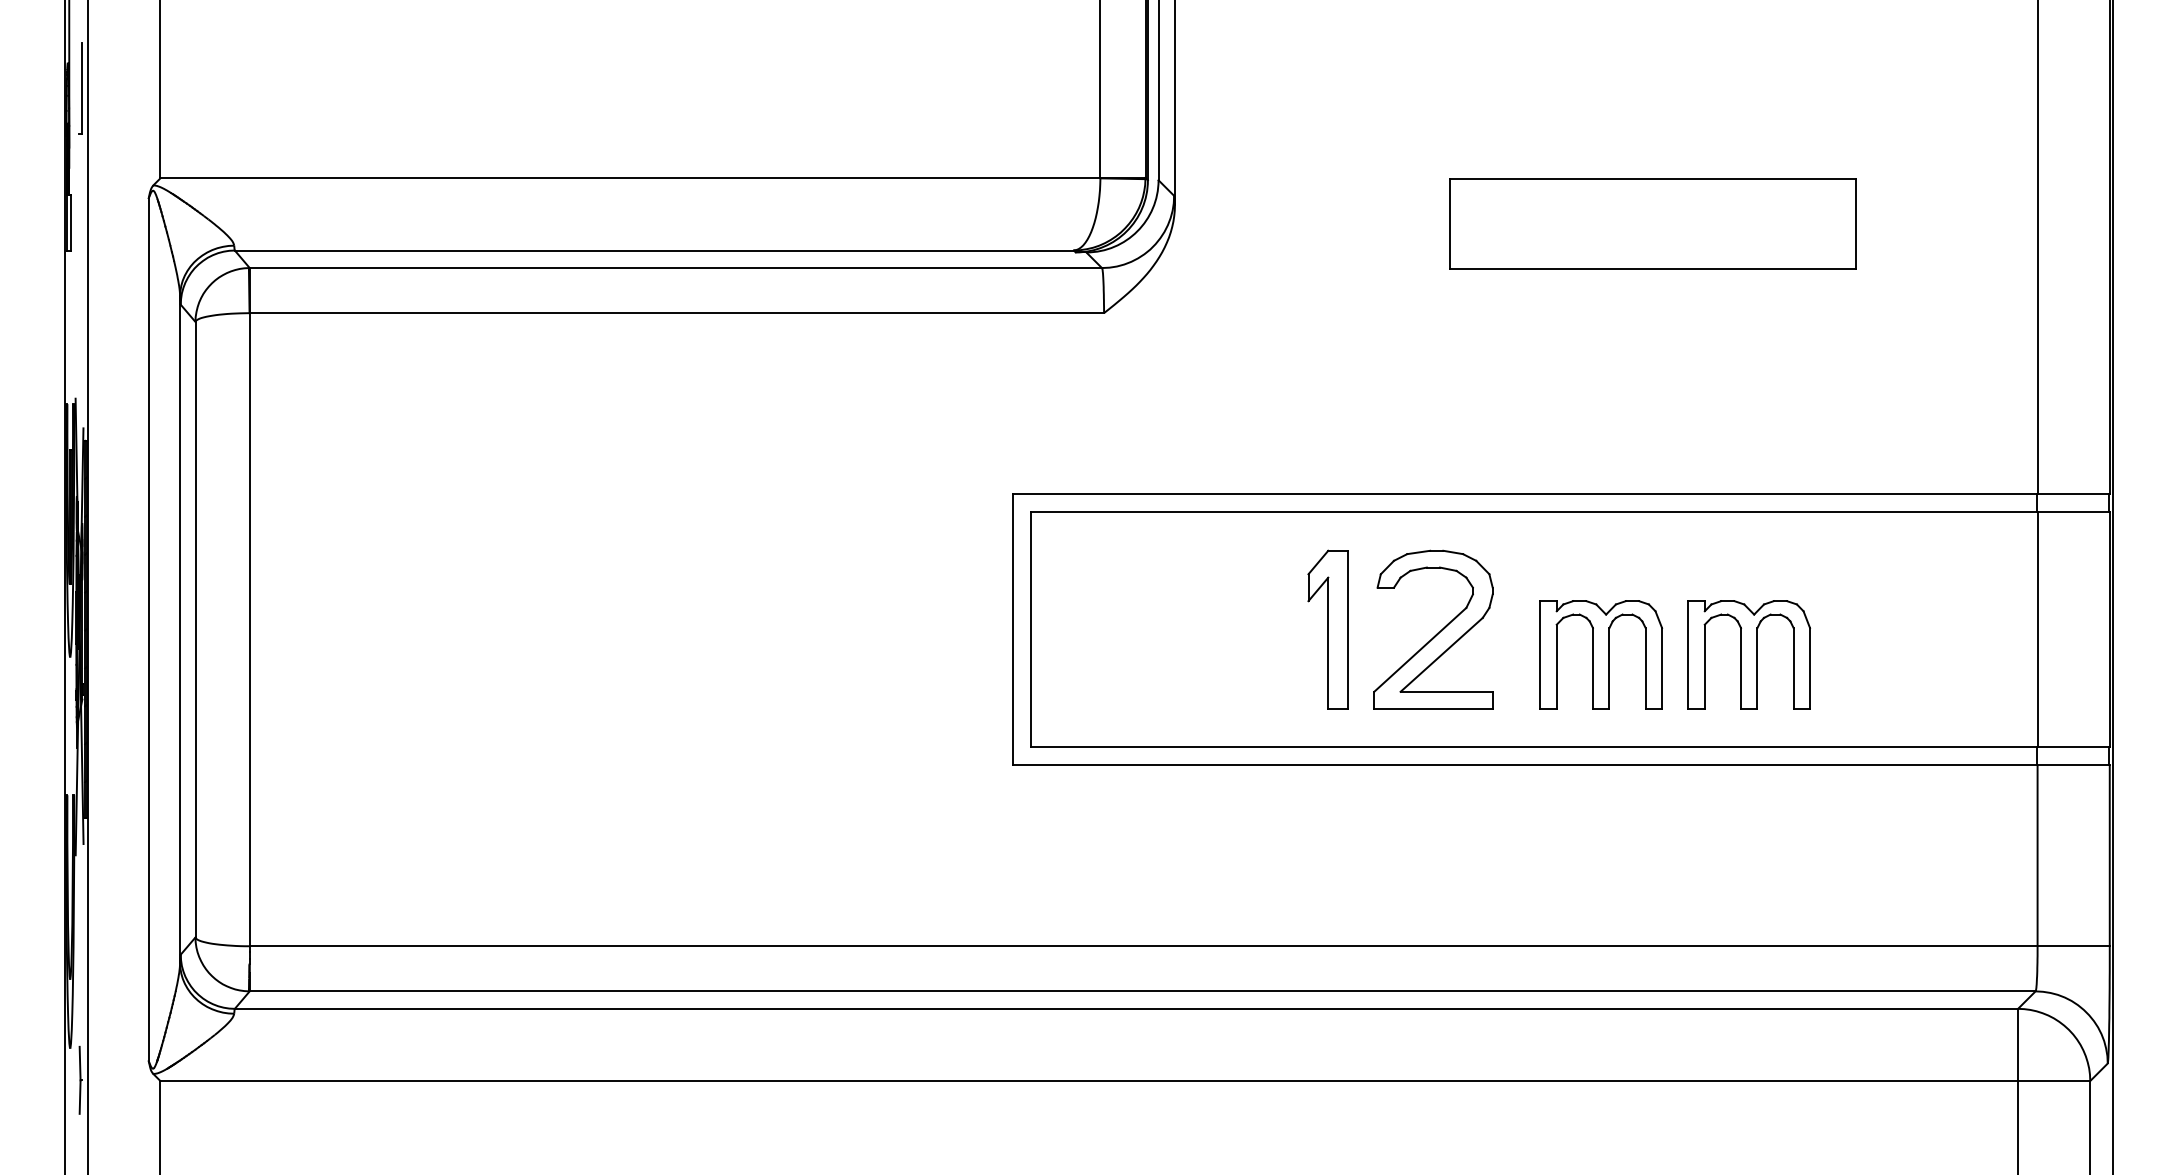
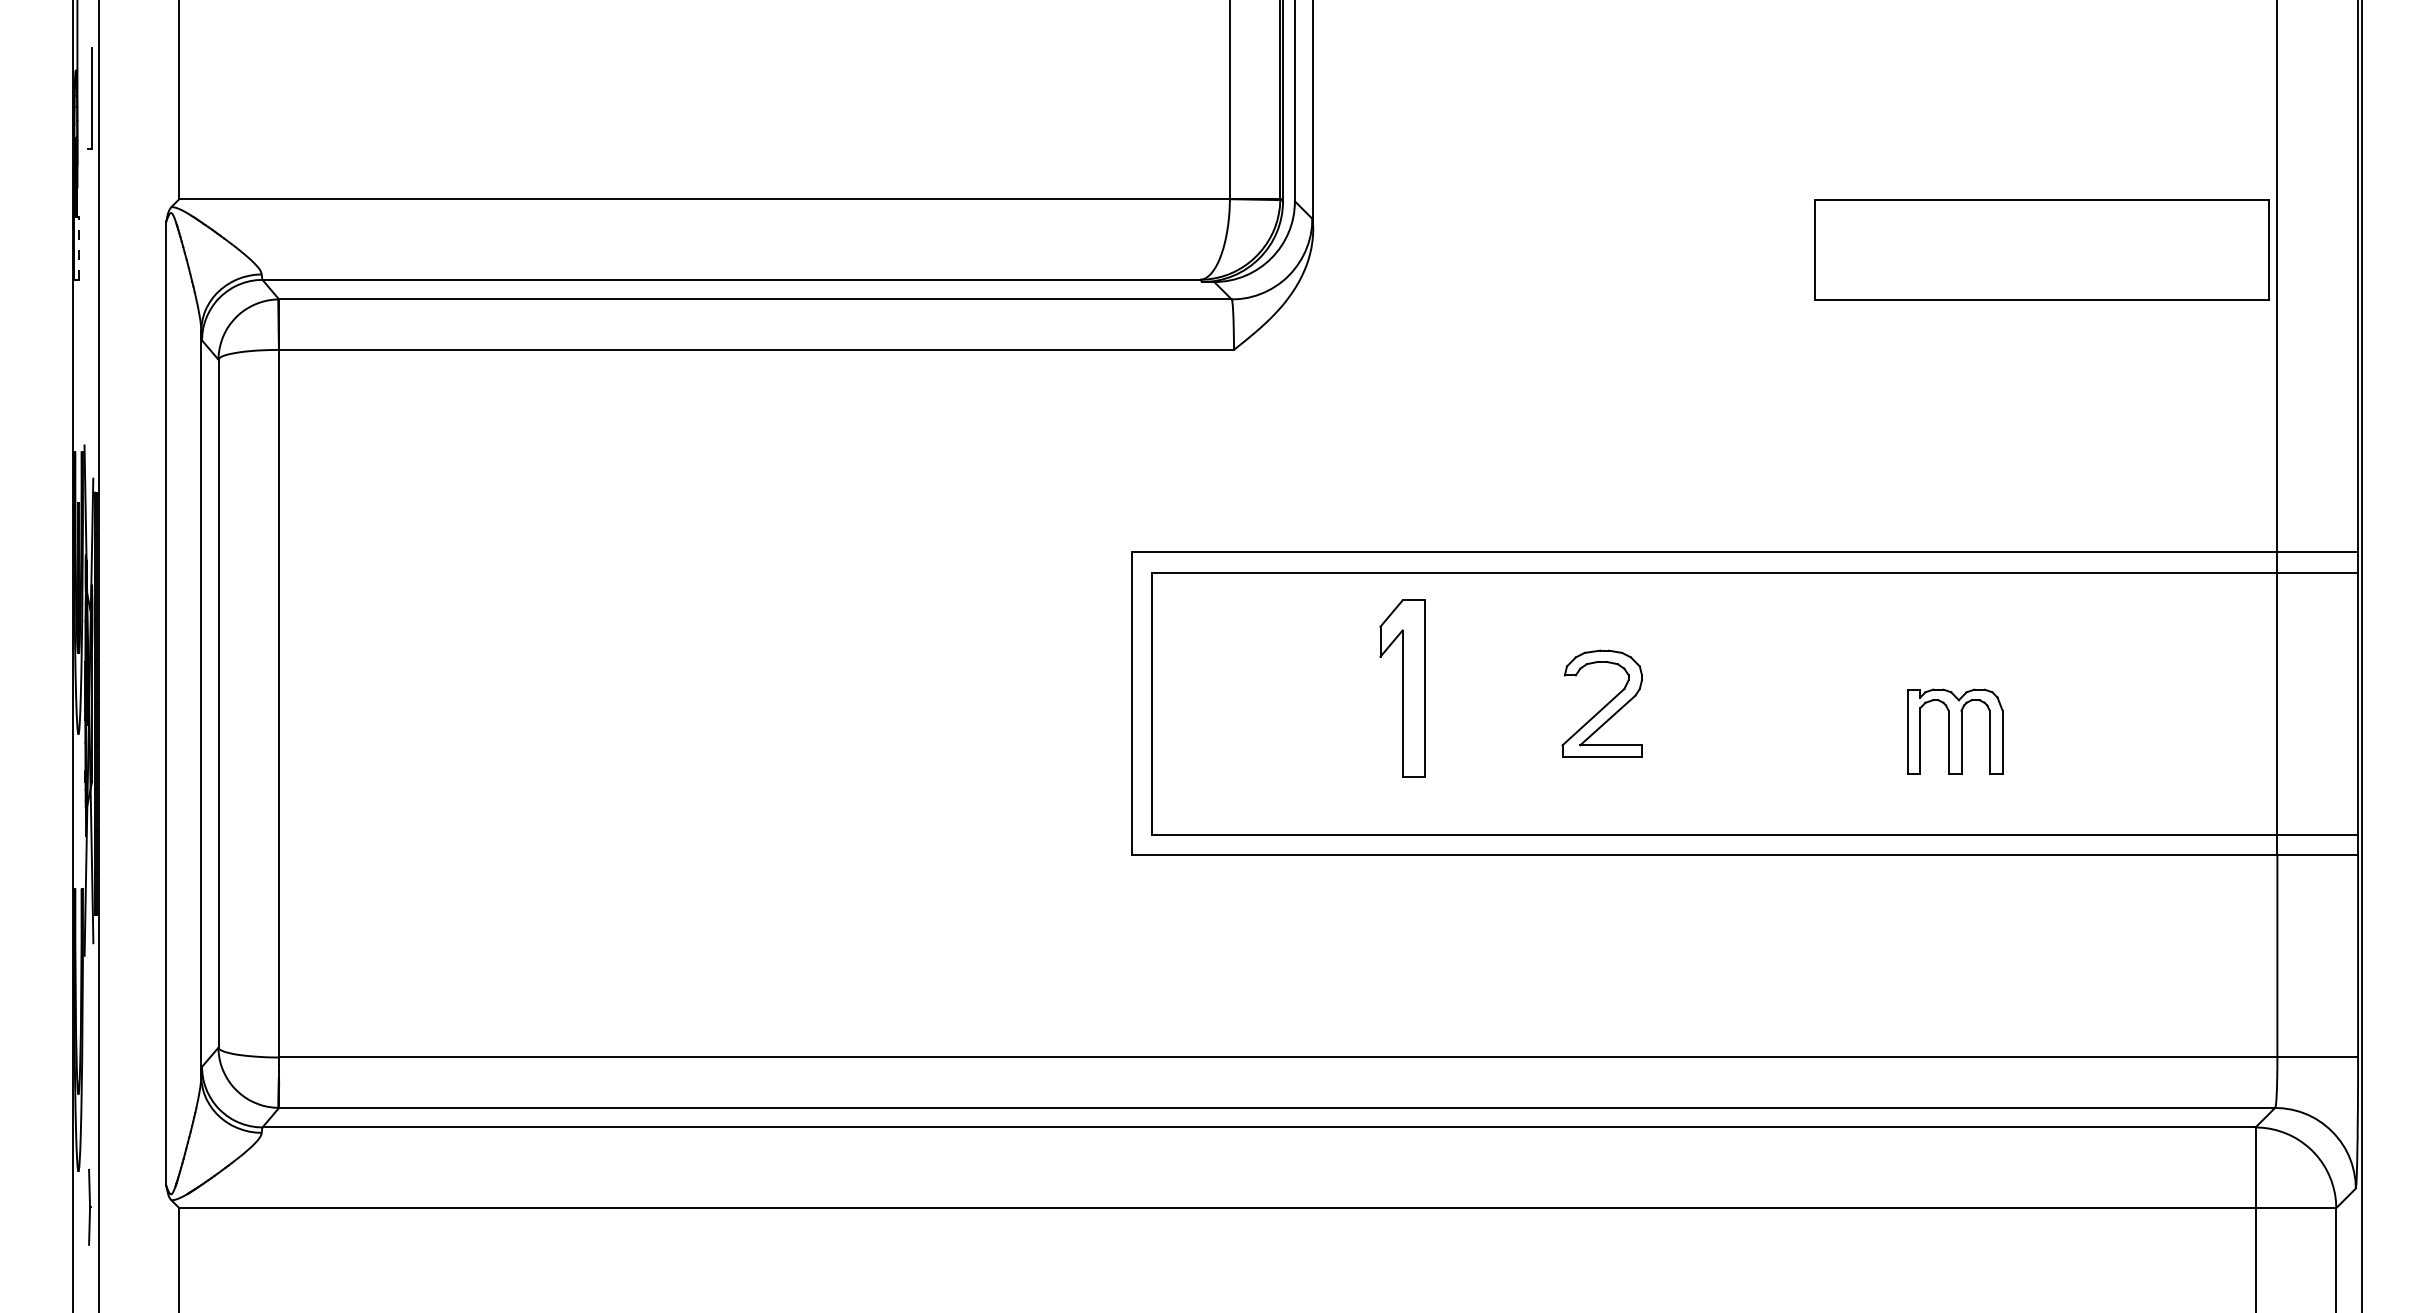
line: (71, 222) -> (79, 248), solid -> dashed
part: (1652, 223) -> (2041, 249), moved
part: (1328, 629) -> (1402, 688), moved
part: (1433, 629) -> (1602, 703), size x0.6
part: (1601, 654) -> (1789, 731), removed
part: (1748, 654) -> (1954, 731), size x0.7

